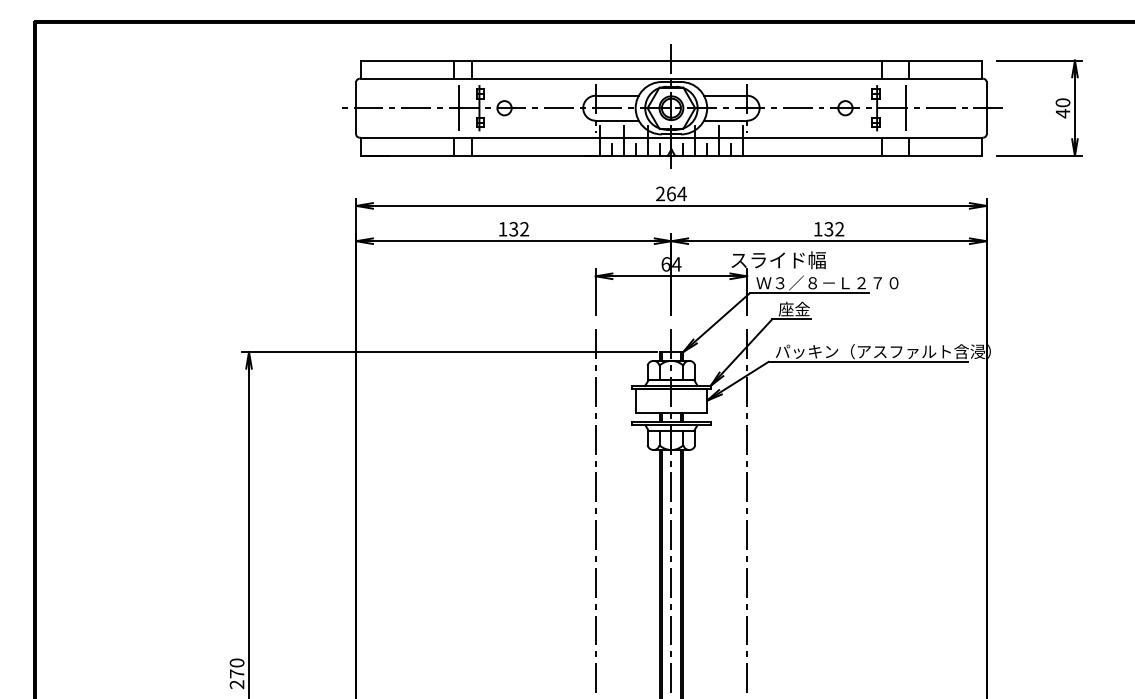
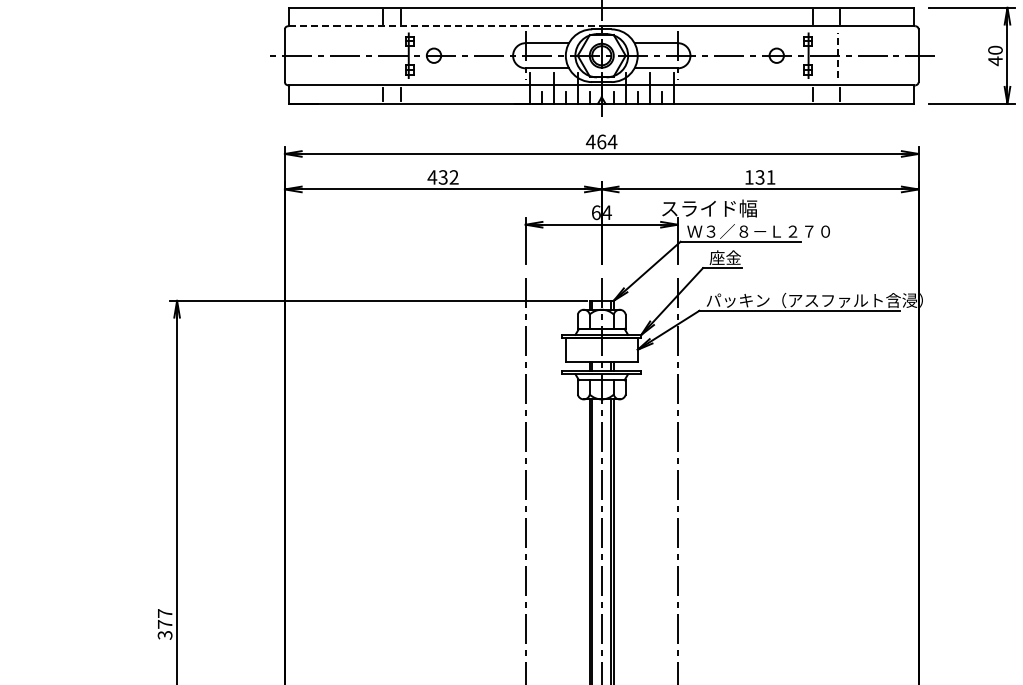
line: (516, 78) -> (446, 25), solid -> dashed
line: (906, 107) -> (838, 55), solid -> dashed
line: (458, 108) -> (387, 56), removed
text: (660, 193) -> (590, 141), 264 -> 464
text: (502, 229) -> (431, 177), 132 -> 432
text: (839, 229) -> (770, 177), 132 -> 131
text: (236, 673) -> (164, 624), 270 -> 377

